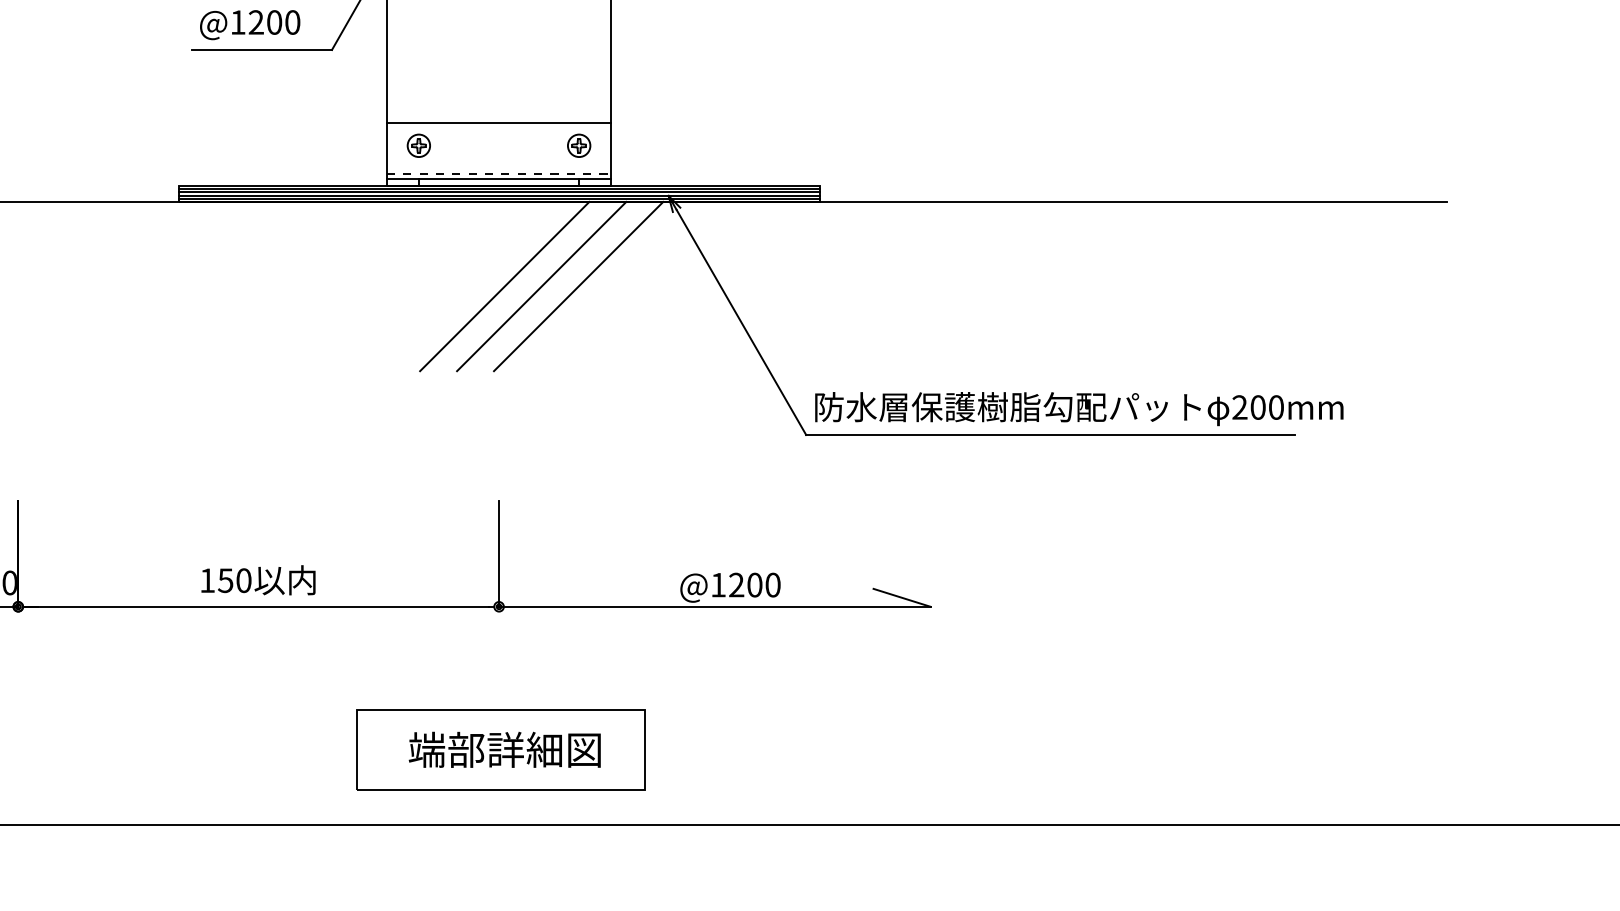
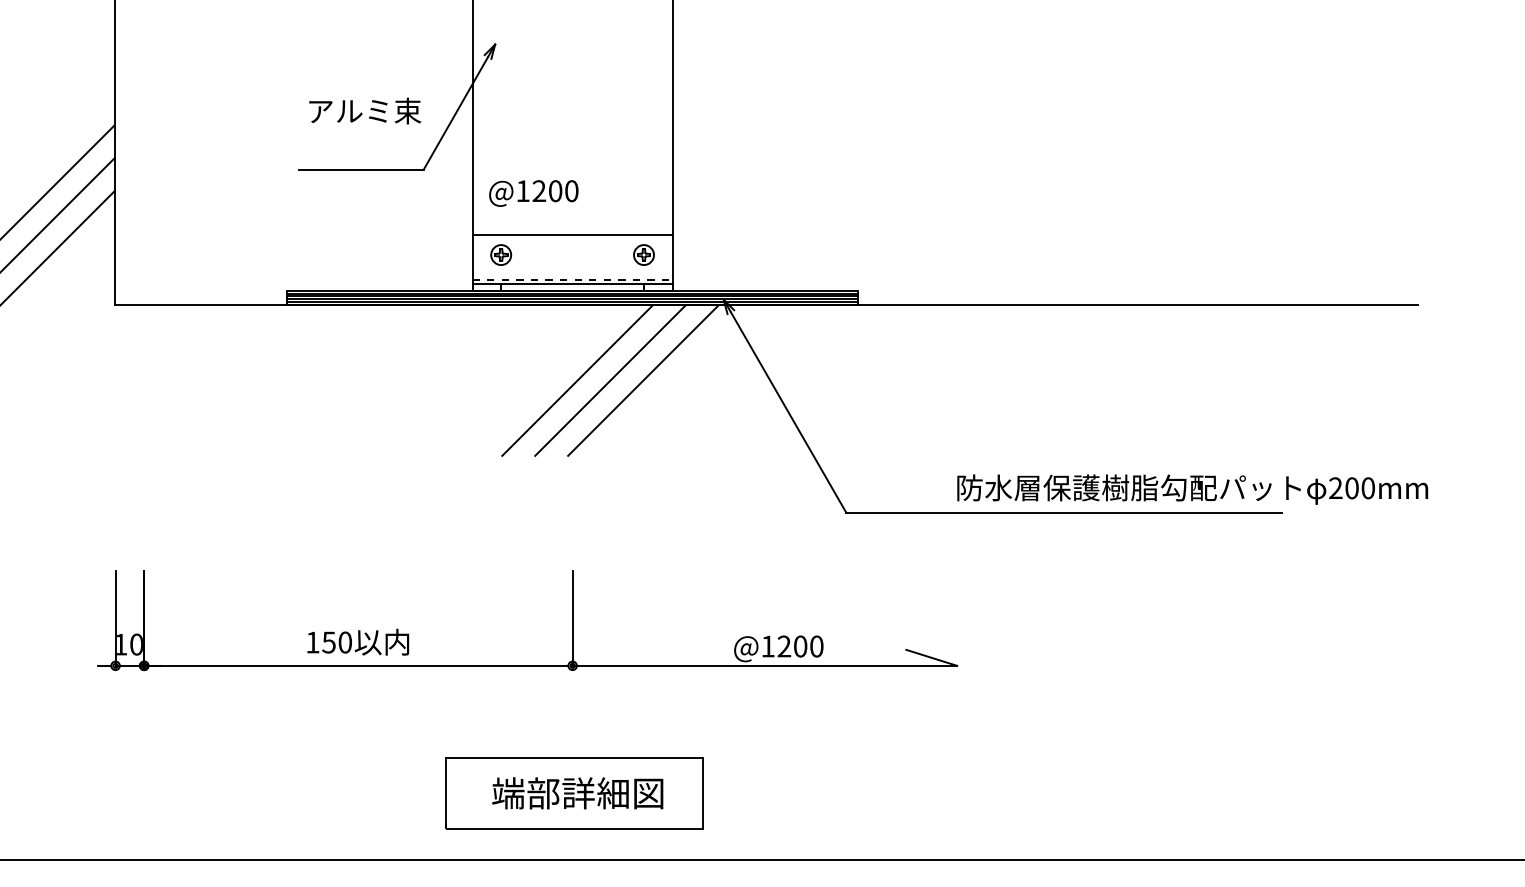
text: (249, 25) -> (533, 193), moved
text: (1079, 408) -> (1192, 489), moved

